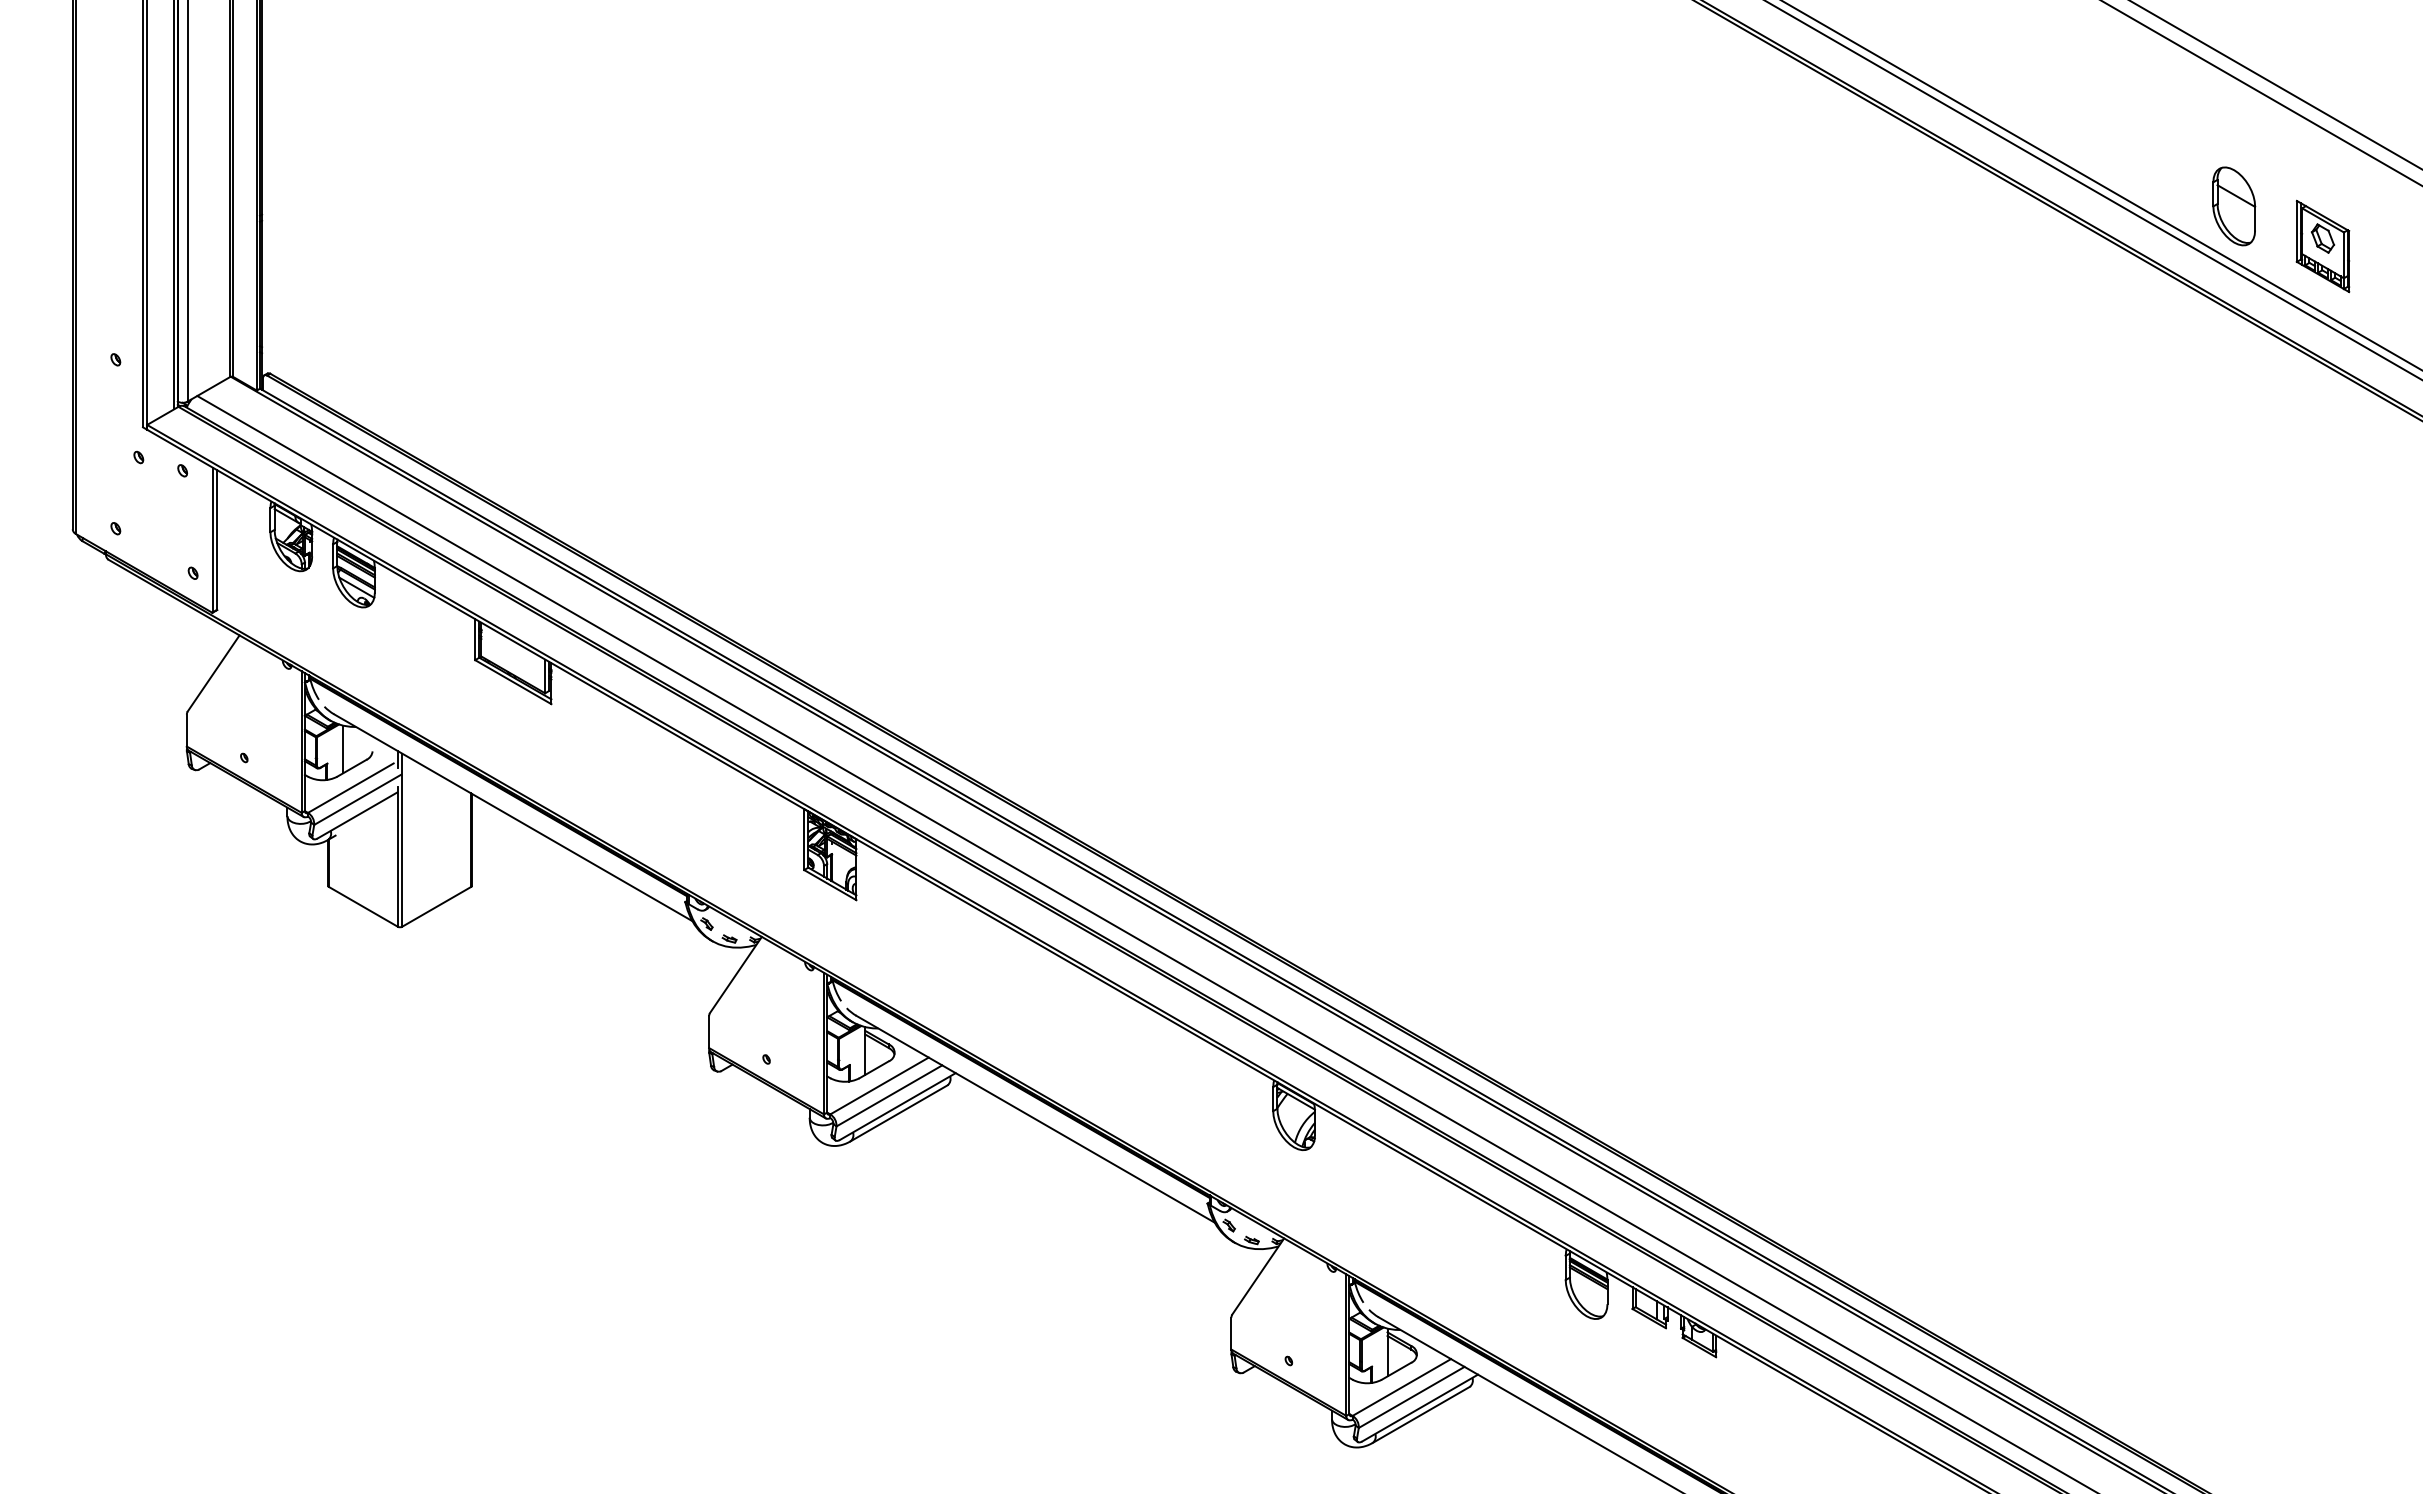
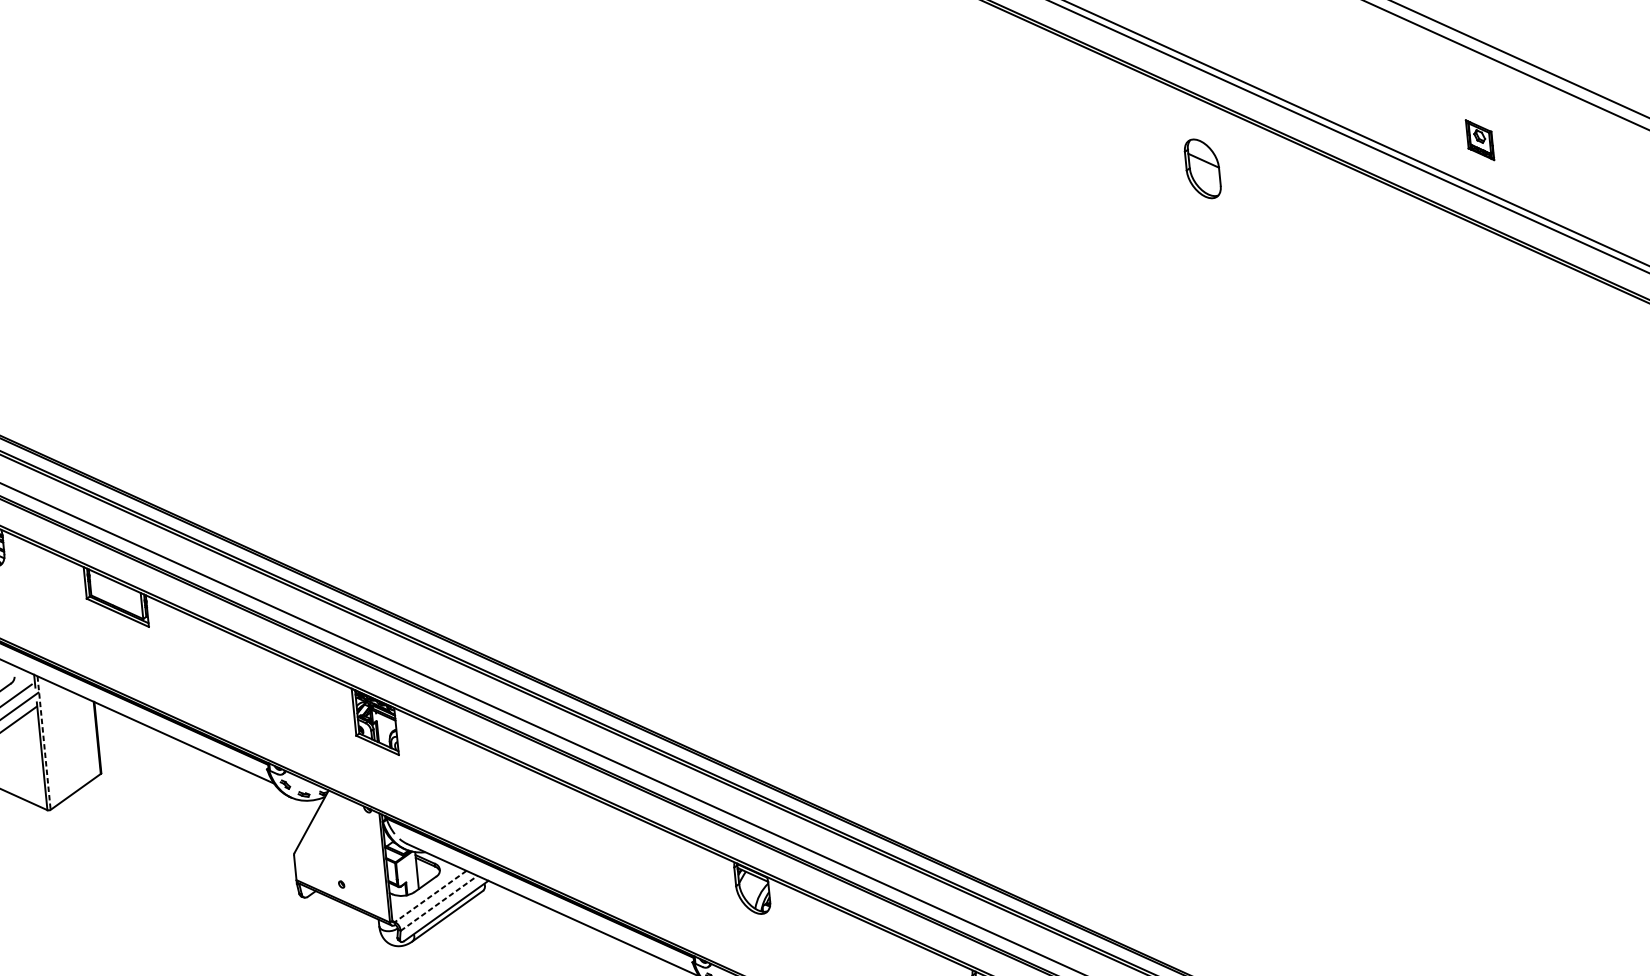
part: (2234, 206) -> (1203, 168), moved
part: (2322, 246) -> (1479, 140), size x0.6
line: (402, 840) -> (44, 743), solid -> dashed
line: (879, 1085) -> (430, 896), solid -> dashed
line: (889, 1095) -> (439, 903), solid -> dashed

